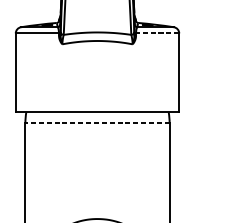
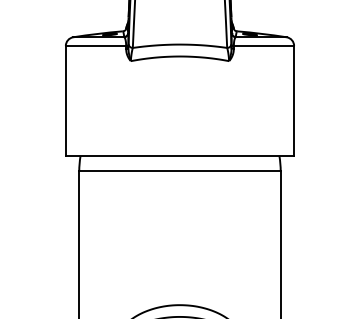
line: (157, 33) -> (263, 45), dashed -> solid
line: (97, 123) -> (179, 171), dashed -> solid

